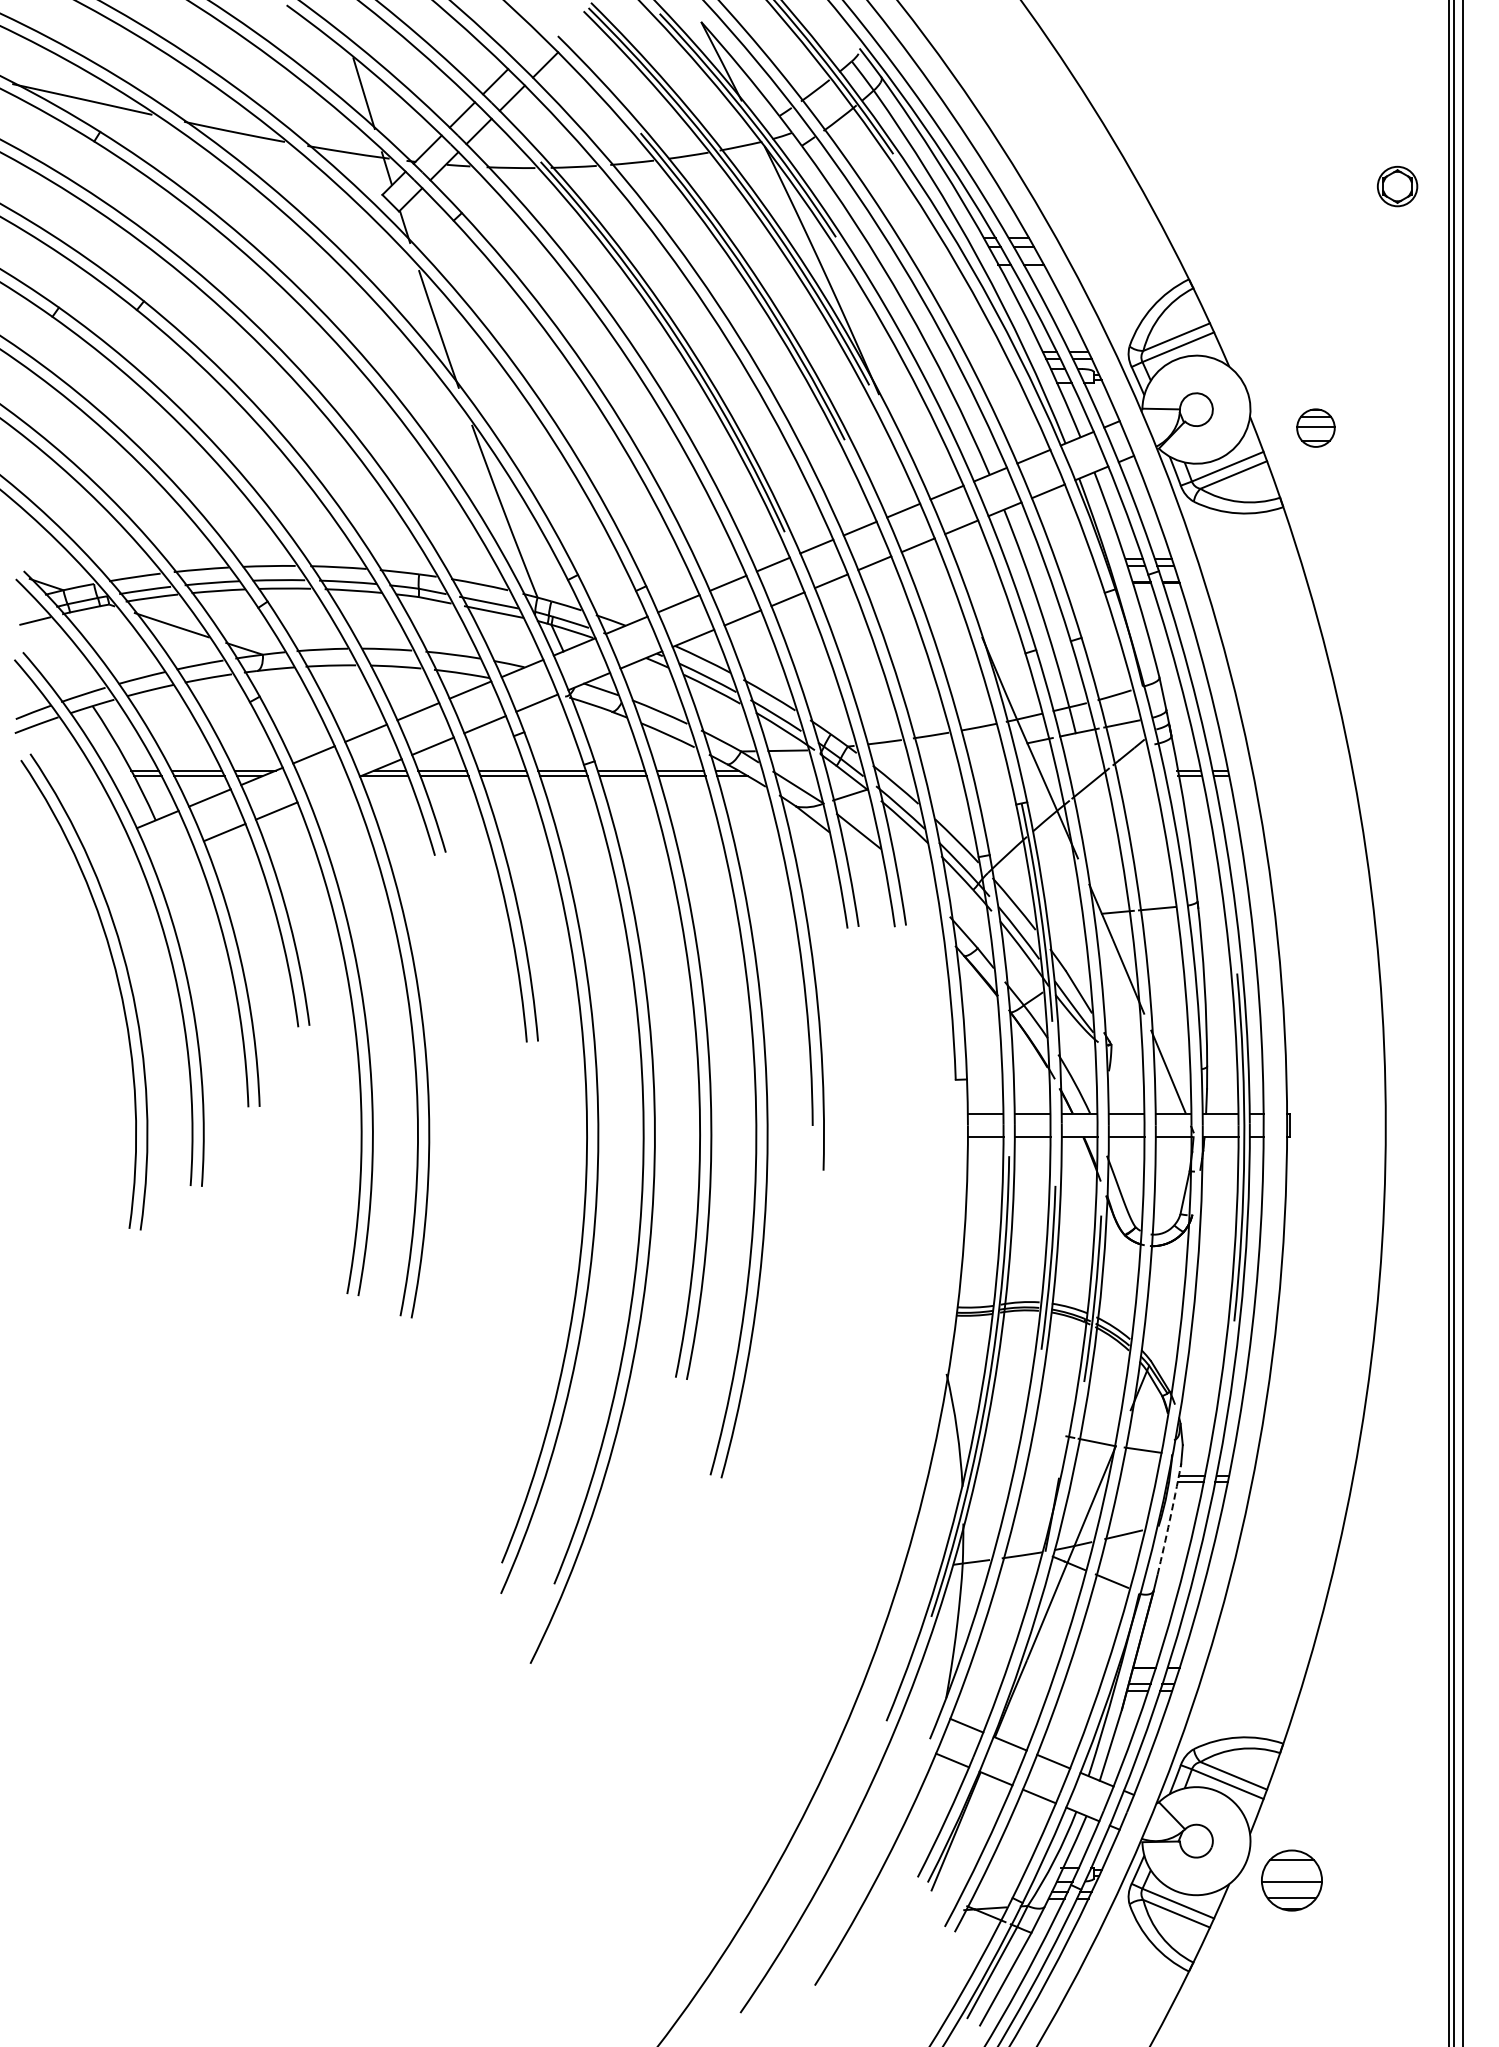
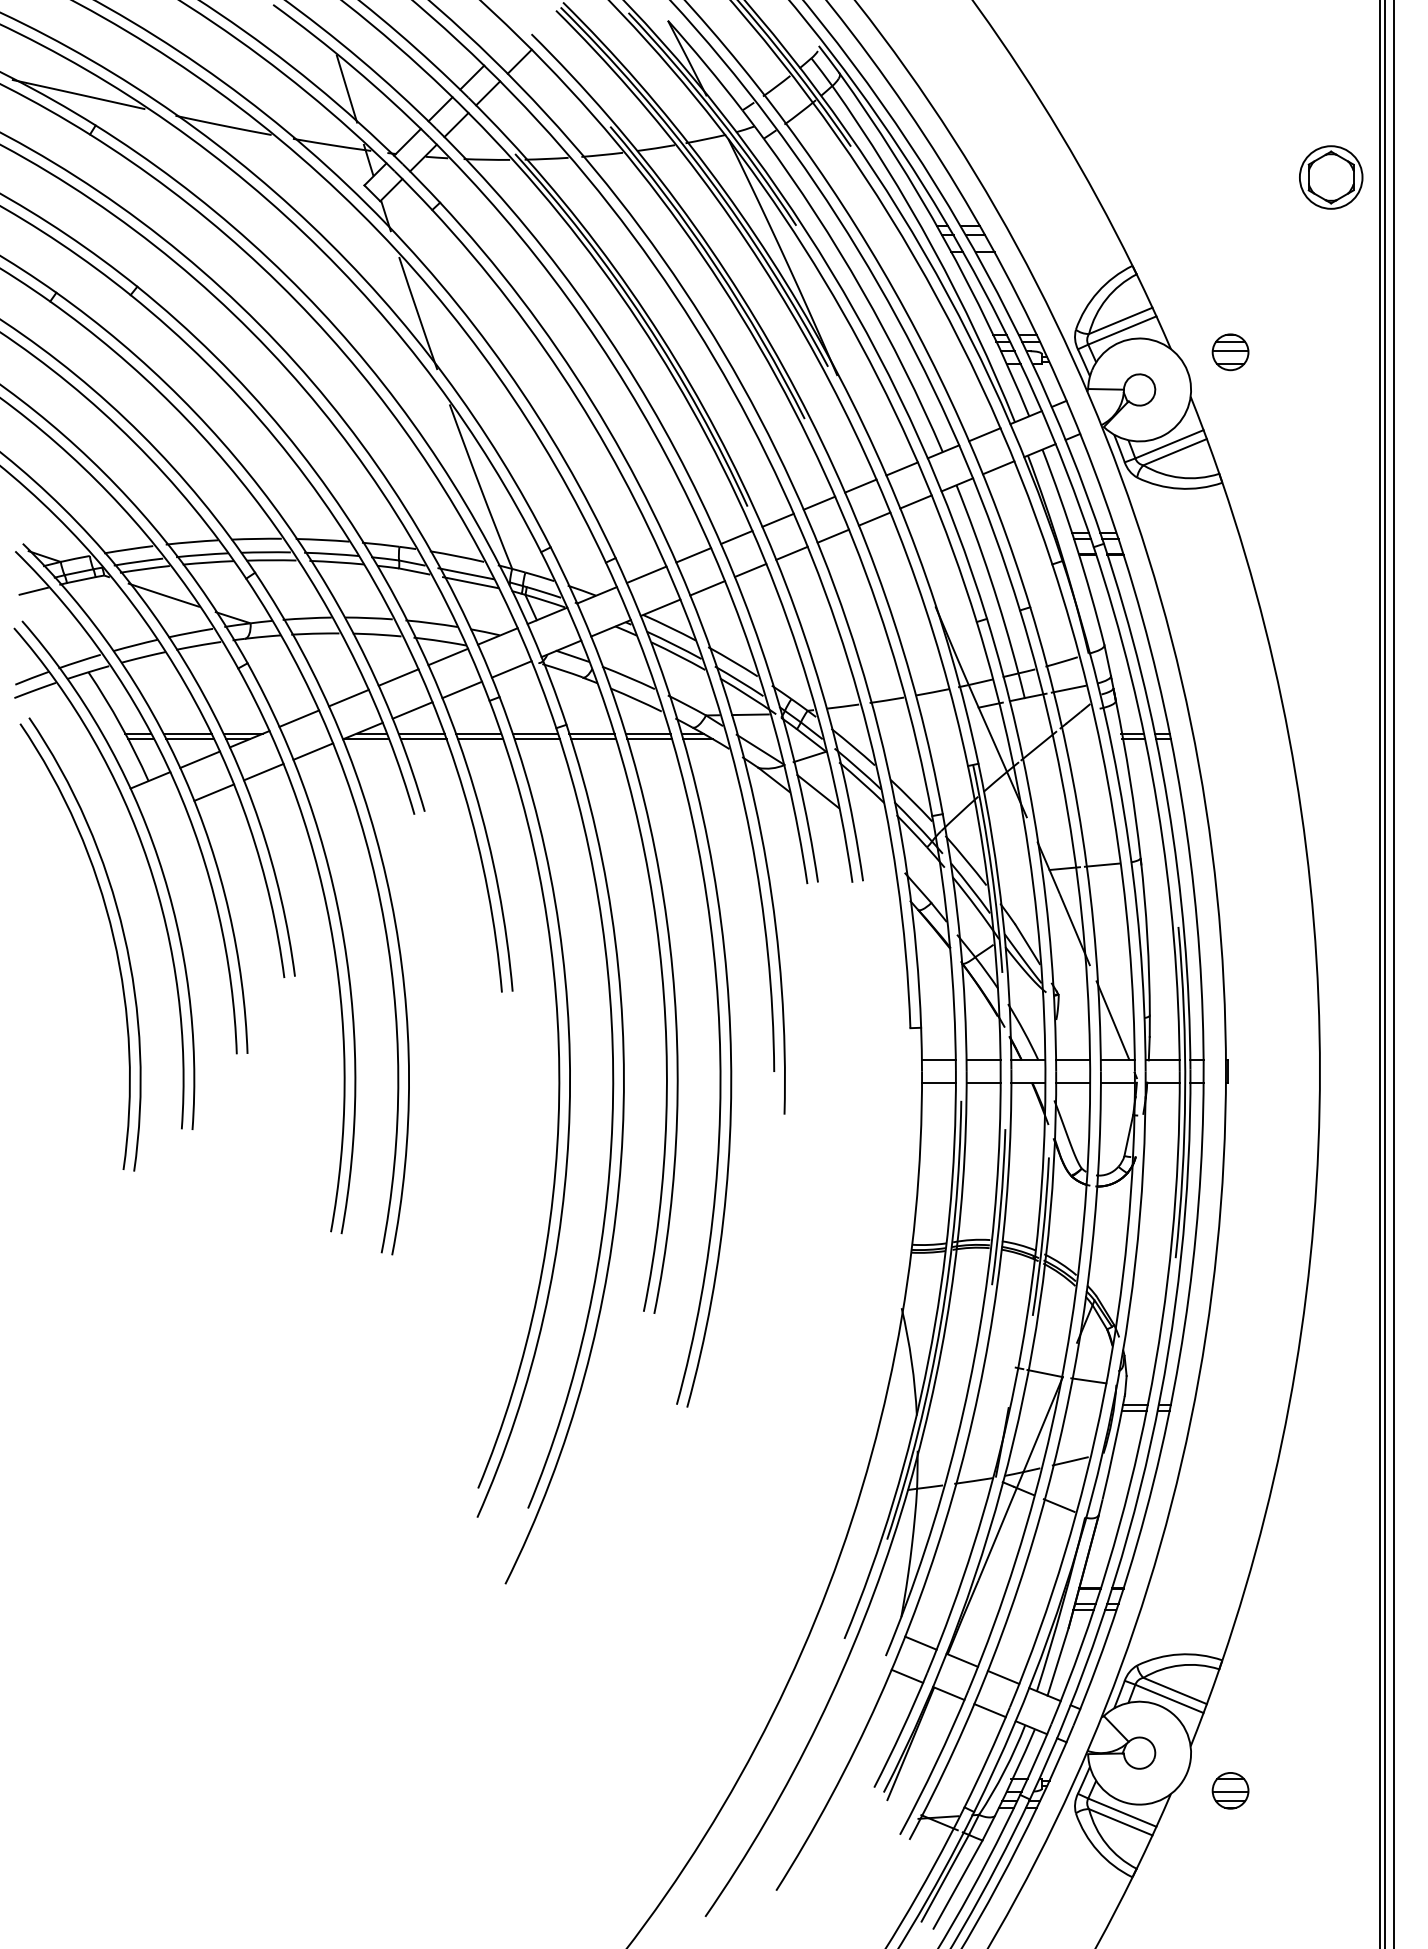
part: (1397, 186) -> (1331, 177), size x1.67
part: (1315, 427) -> (1230, 351), moved
line: (328, 789) -> (313, 751), added
arc: (1169, 1520) -> (1113, 1447), dashed -> solid
part: (1291, 1880) -> (1230, 1790), size x0.62

